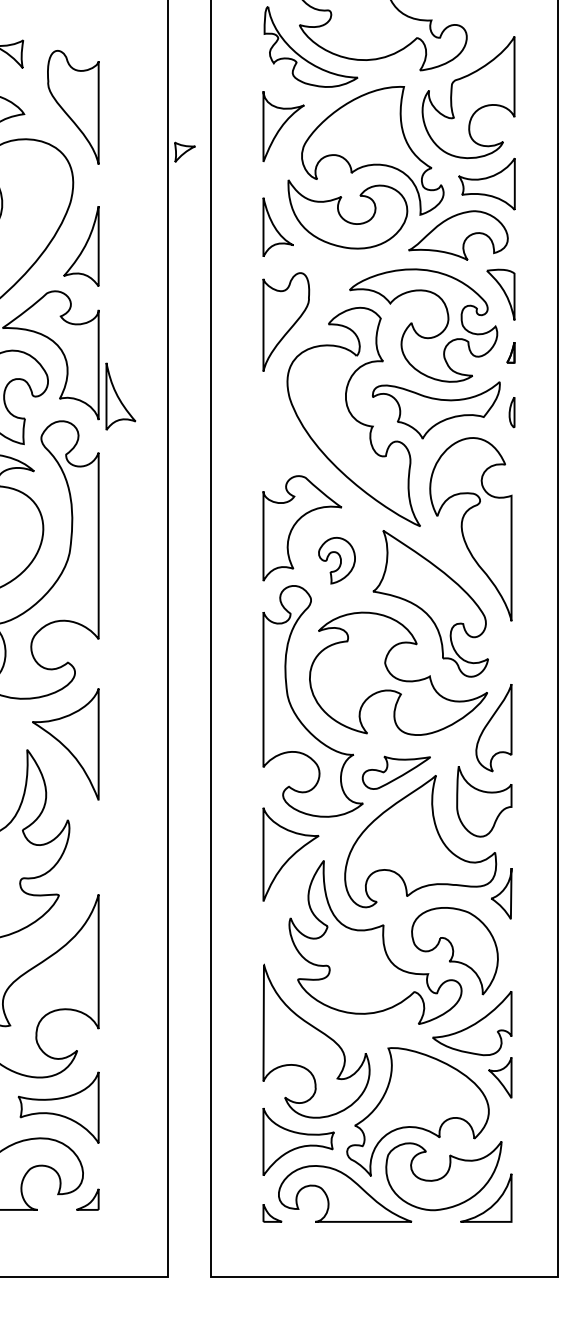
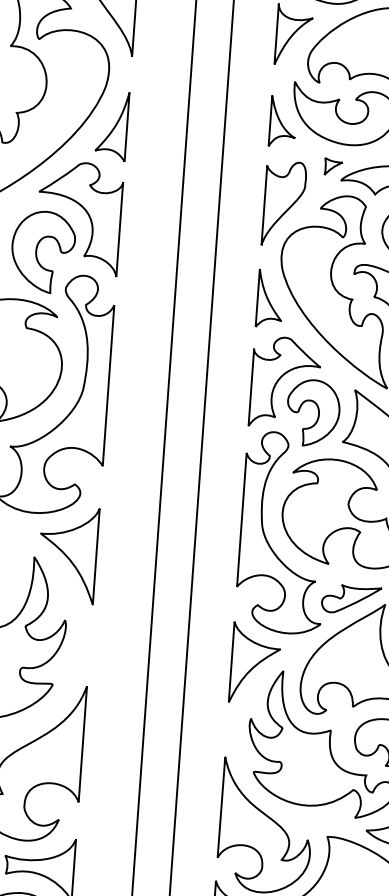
part: (184, 151) -> (333, 166), moved
part: (120, 396) -> (269, 298), moved
part: (336, 560) -> (312, 412), size x1.67

